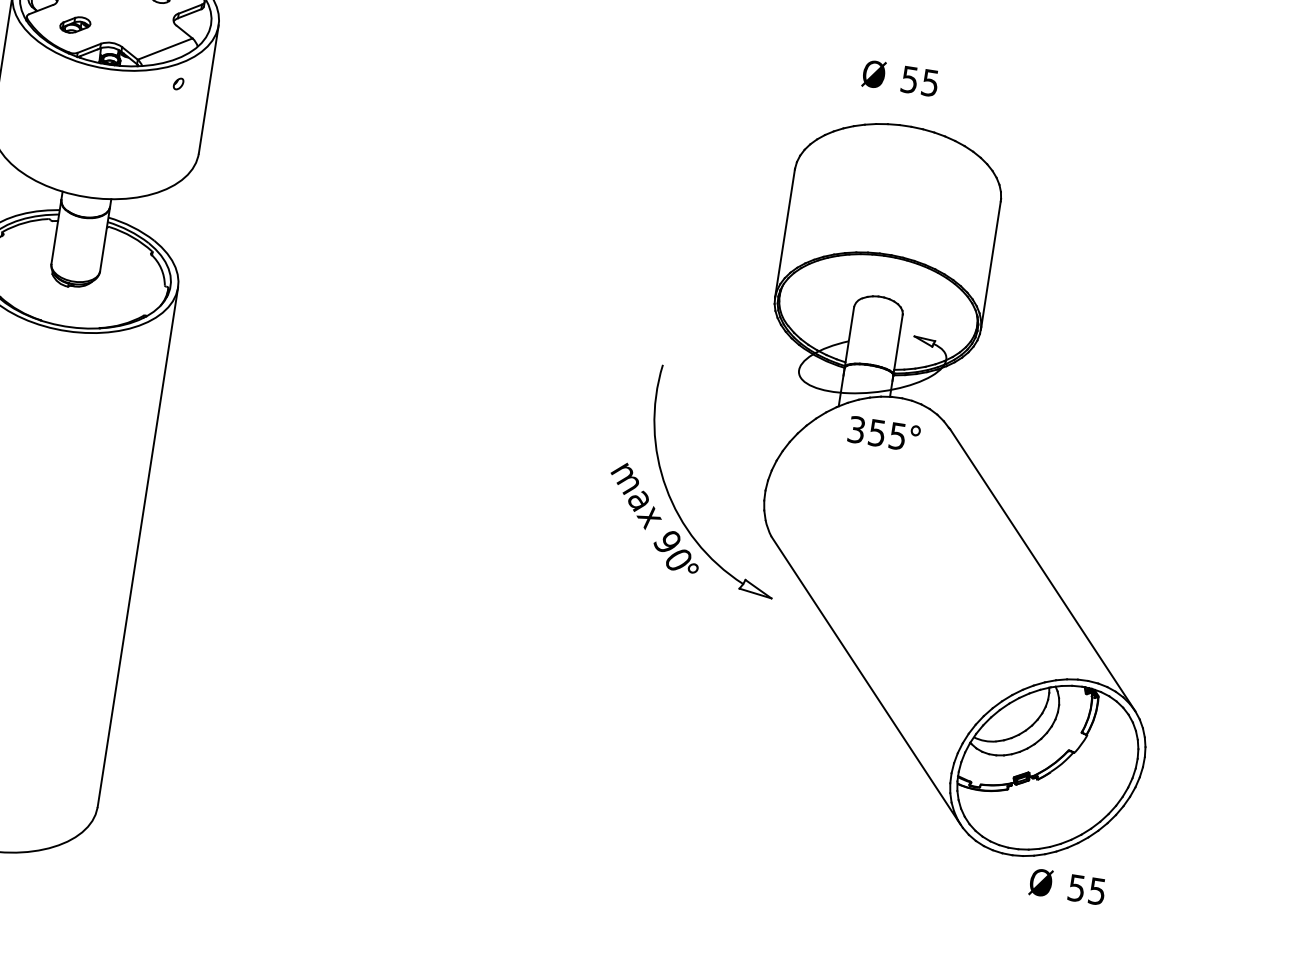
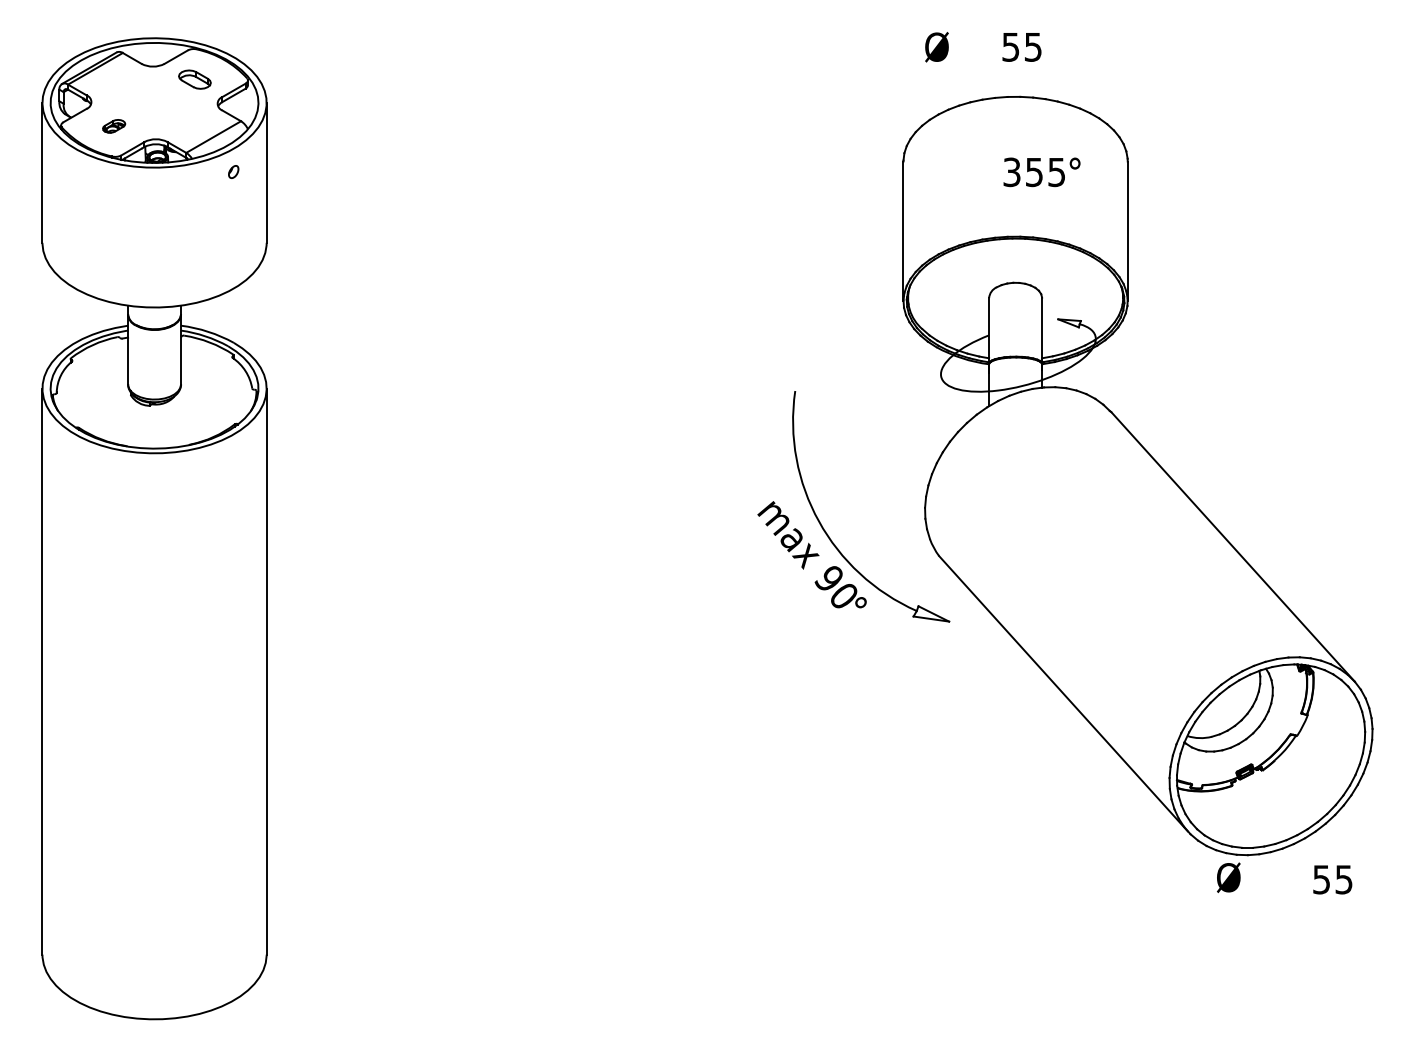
part: (74, 25) -> (113, 126), size x0.7
text: (873, 74) -> (936, 47), moved
text: (883, 434) -> (1041, 172), moved
text: (1040, 882) -> (1228, 877), moved

